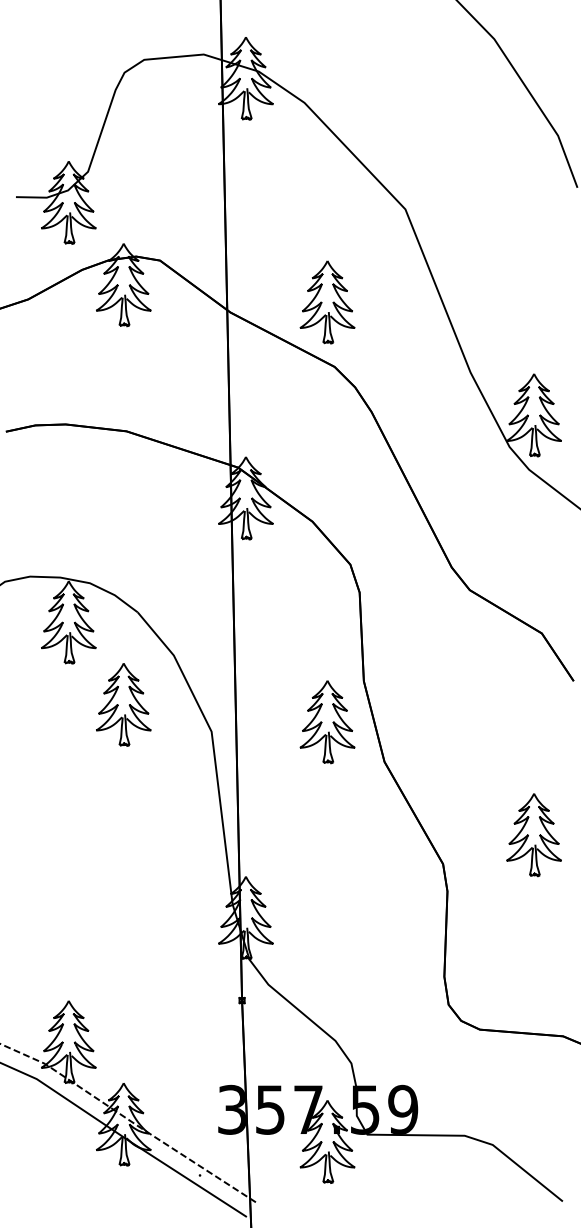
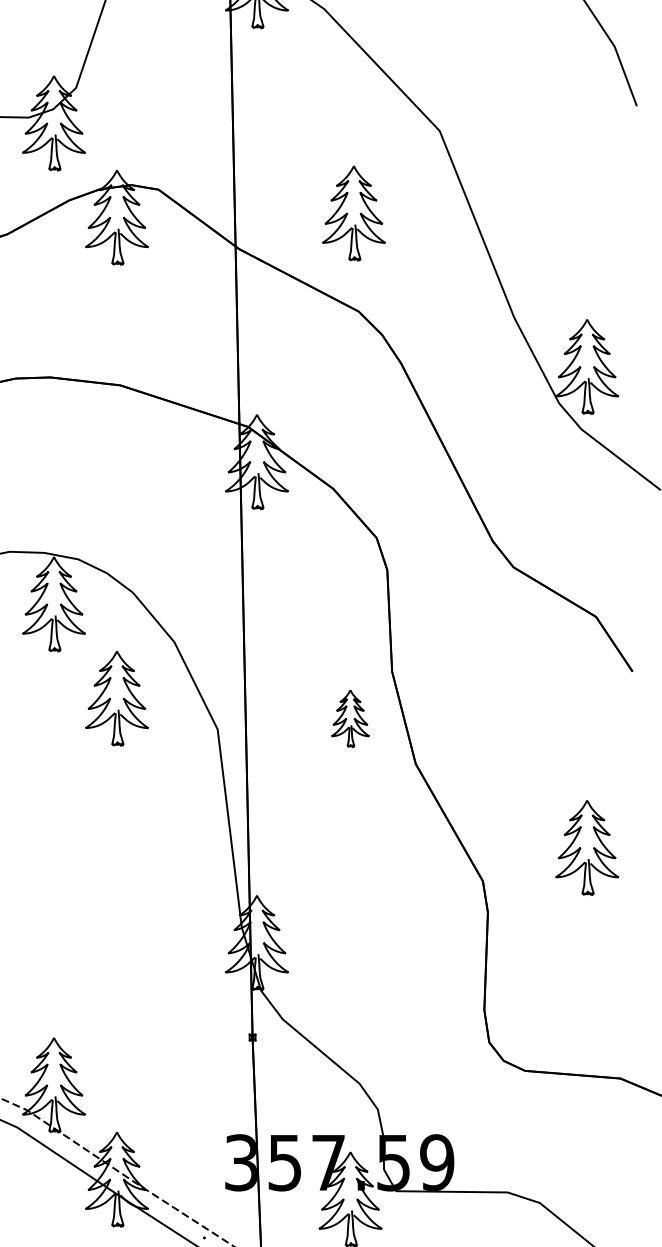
part: (327, 302) -> (353, 213), moved
part: (327, 722) -> (350, 718), size x0.6

